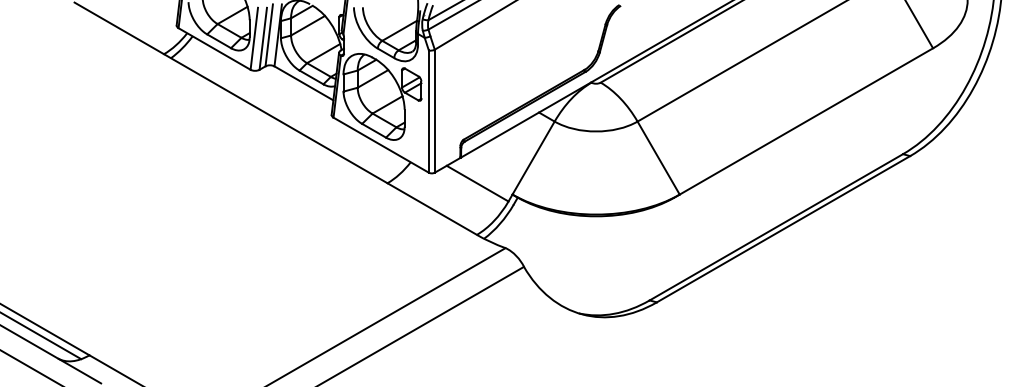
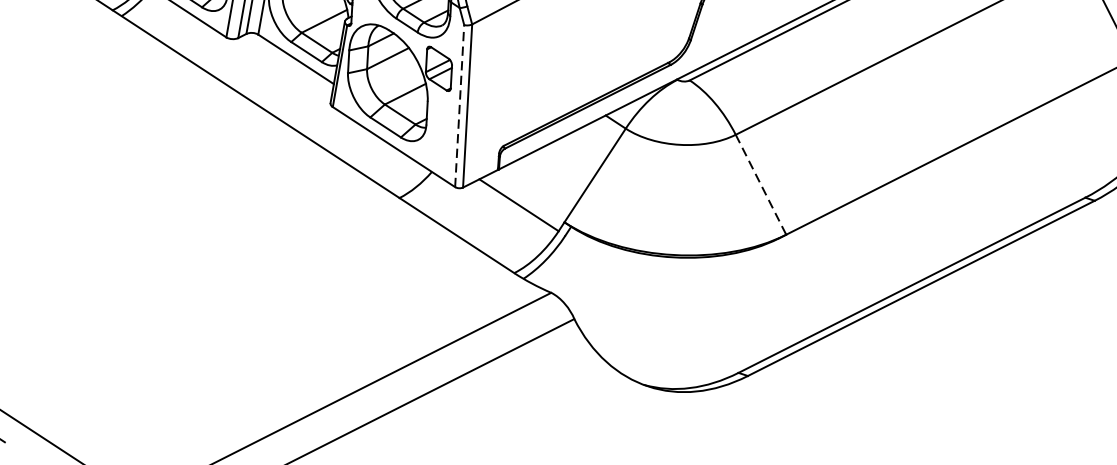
line: (428, 111) -> (459, 105), solid -> dashed
line: (658, 158) -> (760, 185), solid -> dashed

